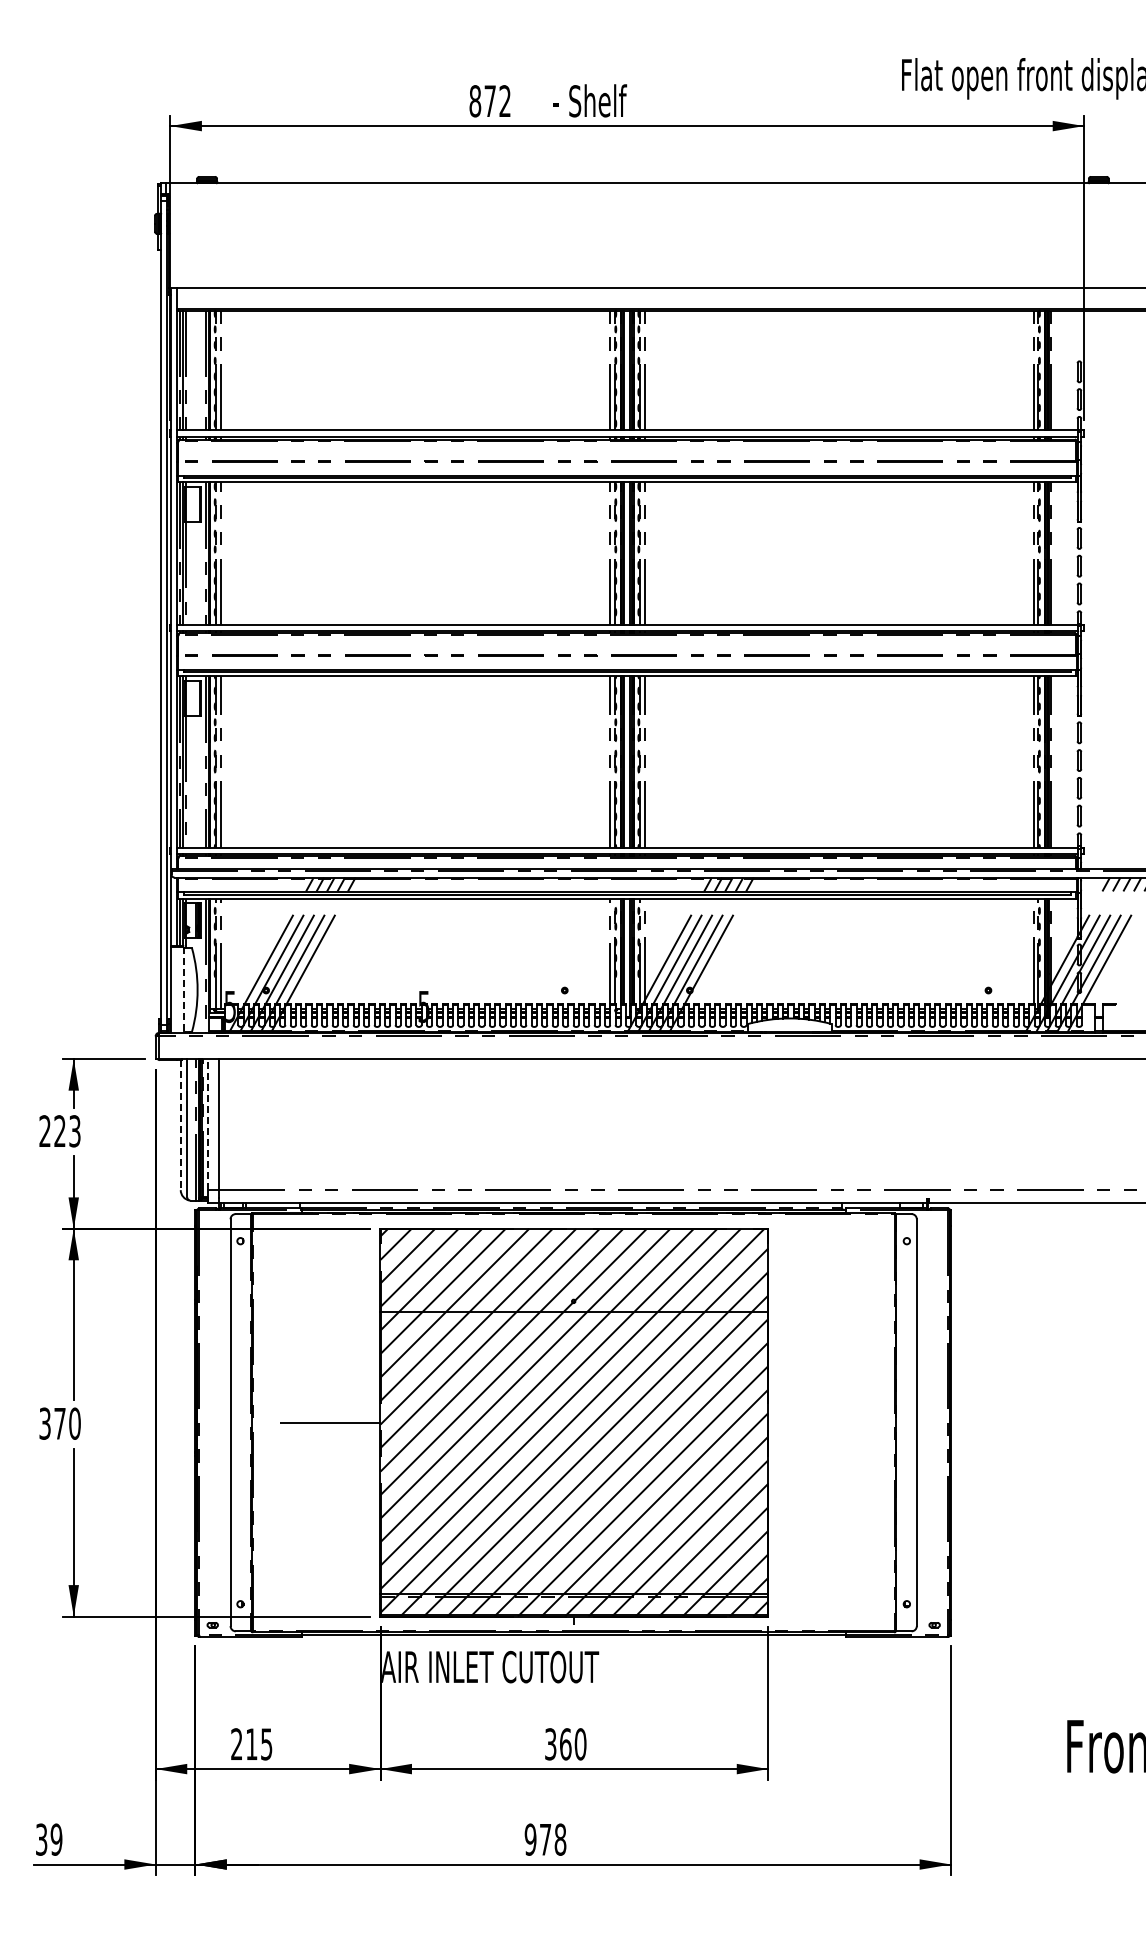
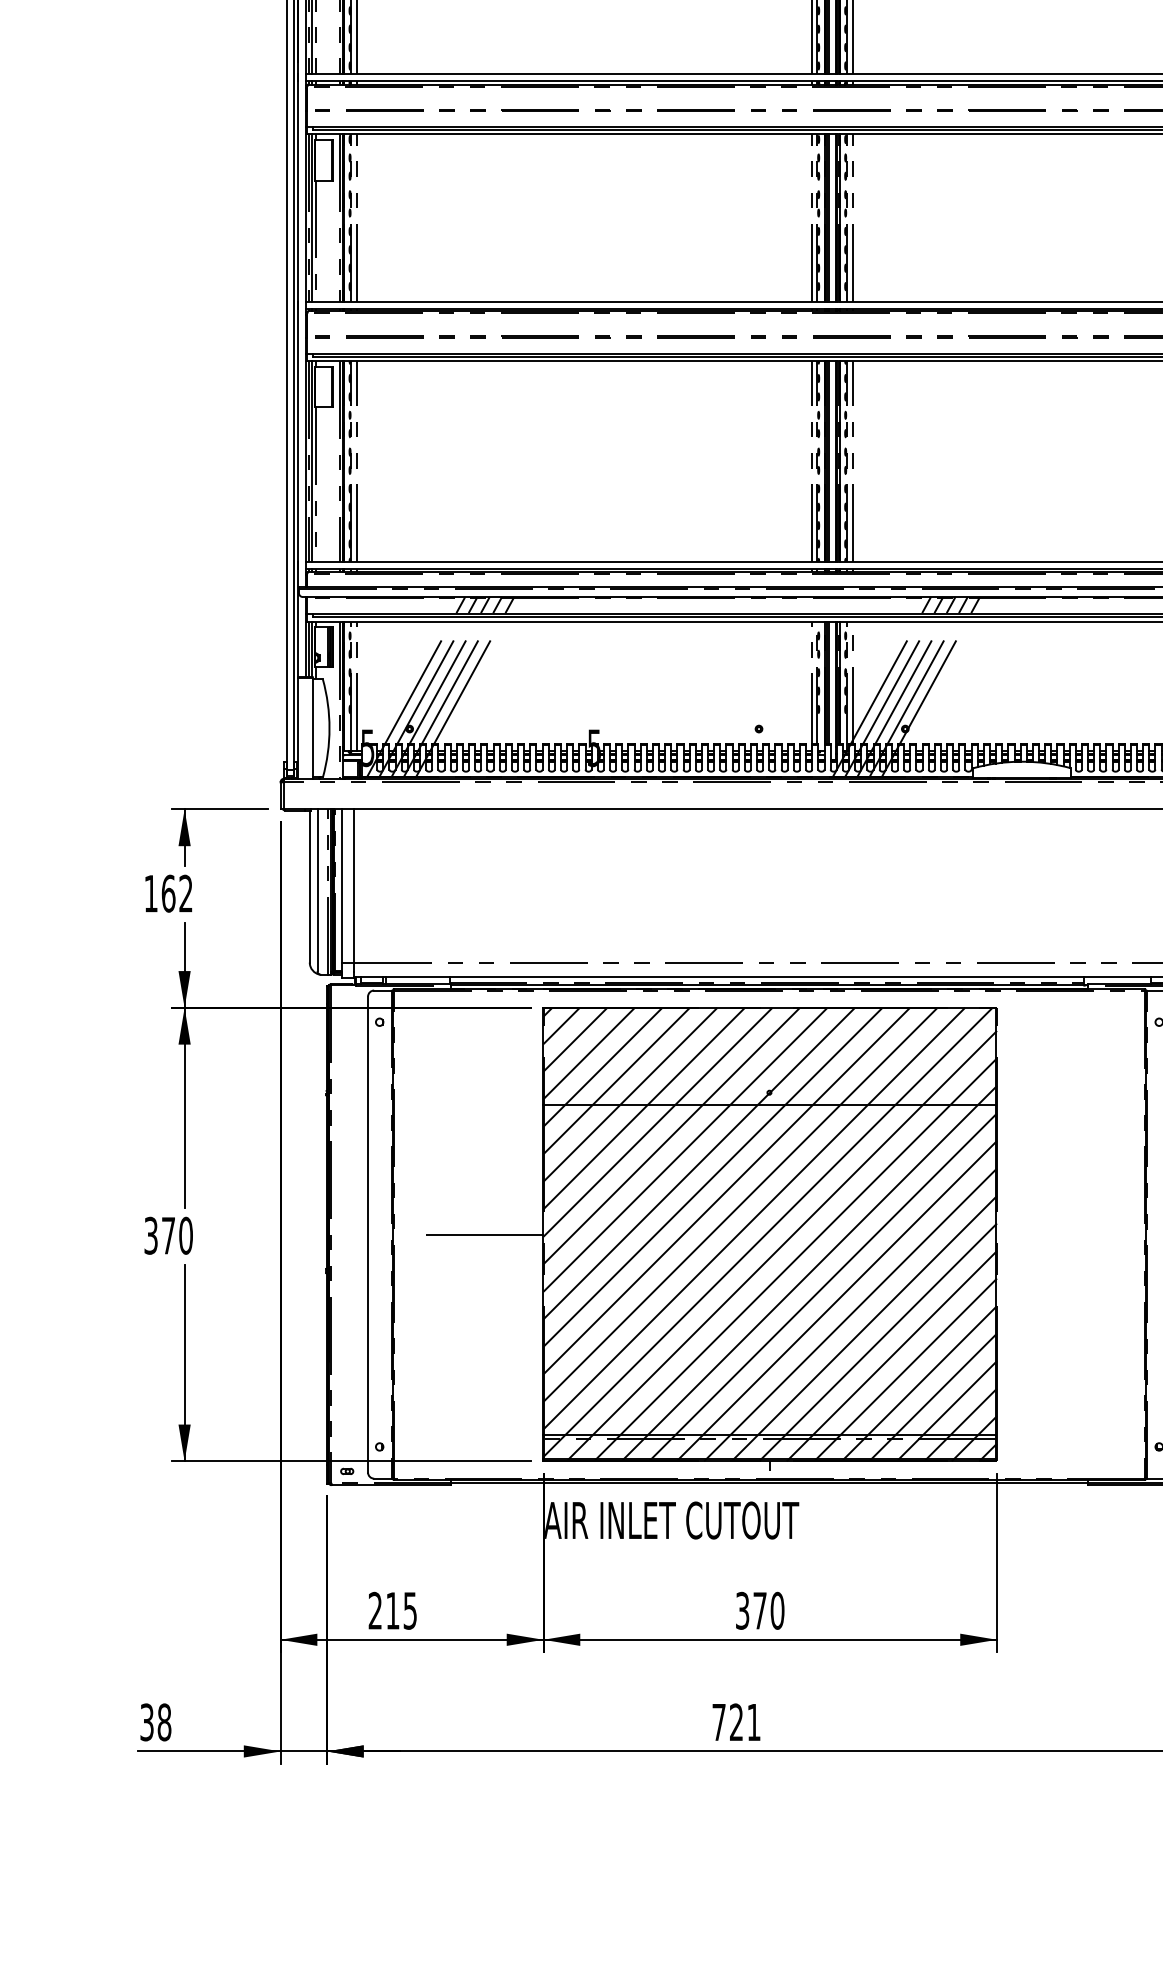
line: (183, 990) -> (312, 729), dashed -> solid
line: (208, 1124) -> (342, 885), dashed -> solid
line: (180, 1125) -> (309, 886), dashed -> solid
text: (59, 1131) -> (167, 893), 223 -> 162
text: (565, 1744) -> (759, 1611), 360 -> 370
text: (56, 1839) -> (164, 1722), 39 -> 38
text: (545, 1839) -> (736, 1722), 978 -> 721

